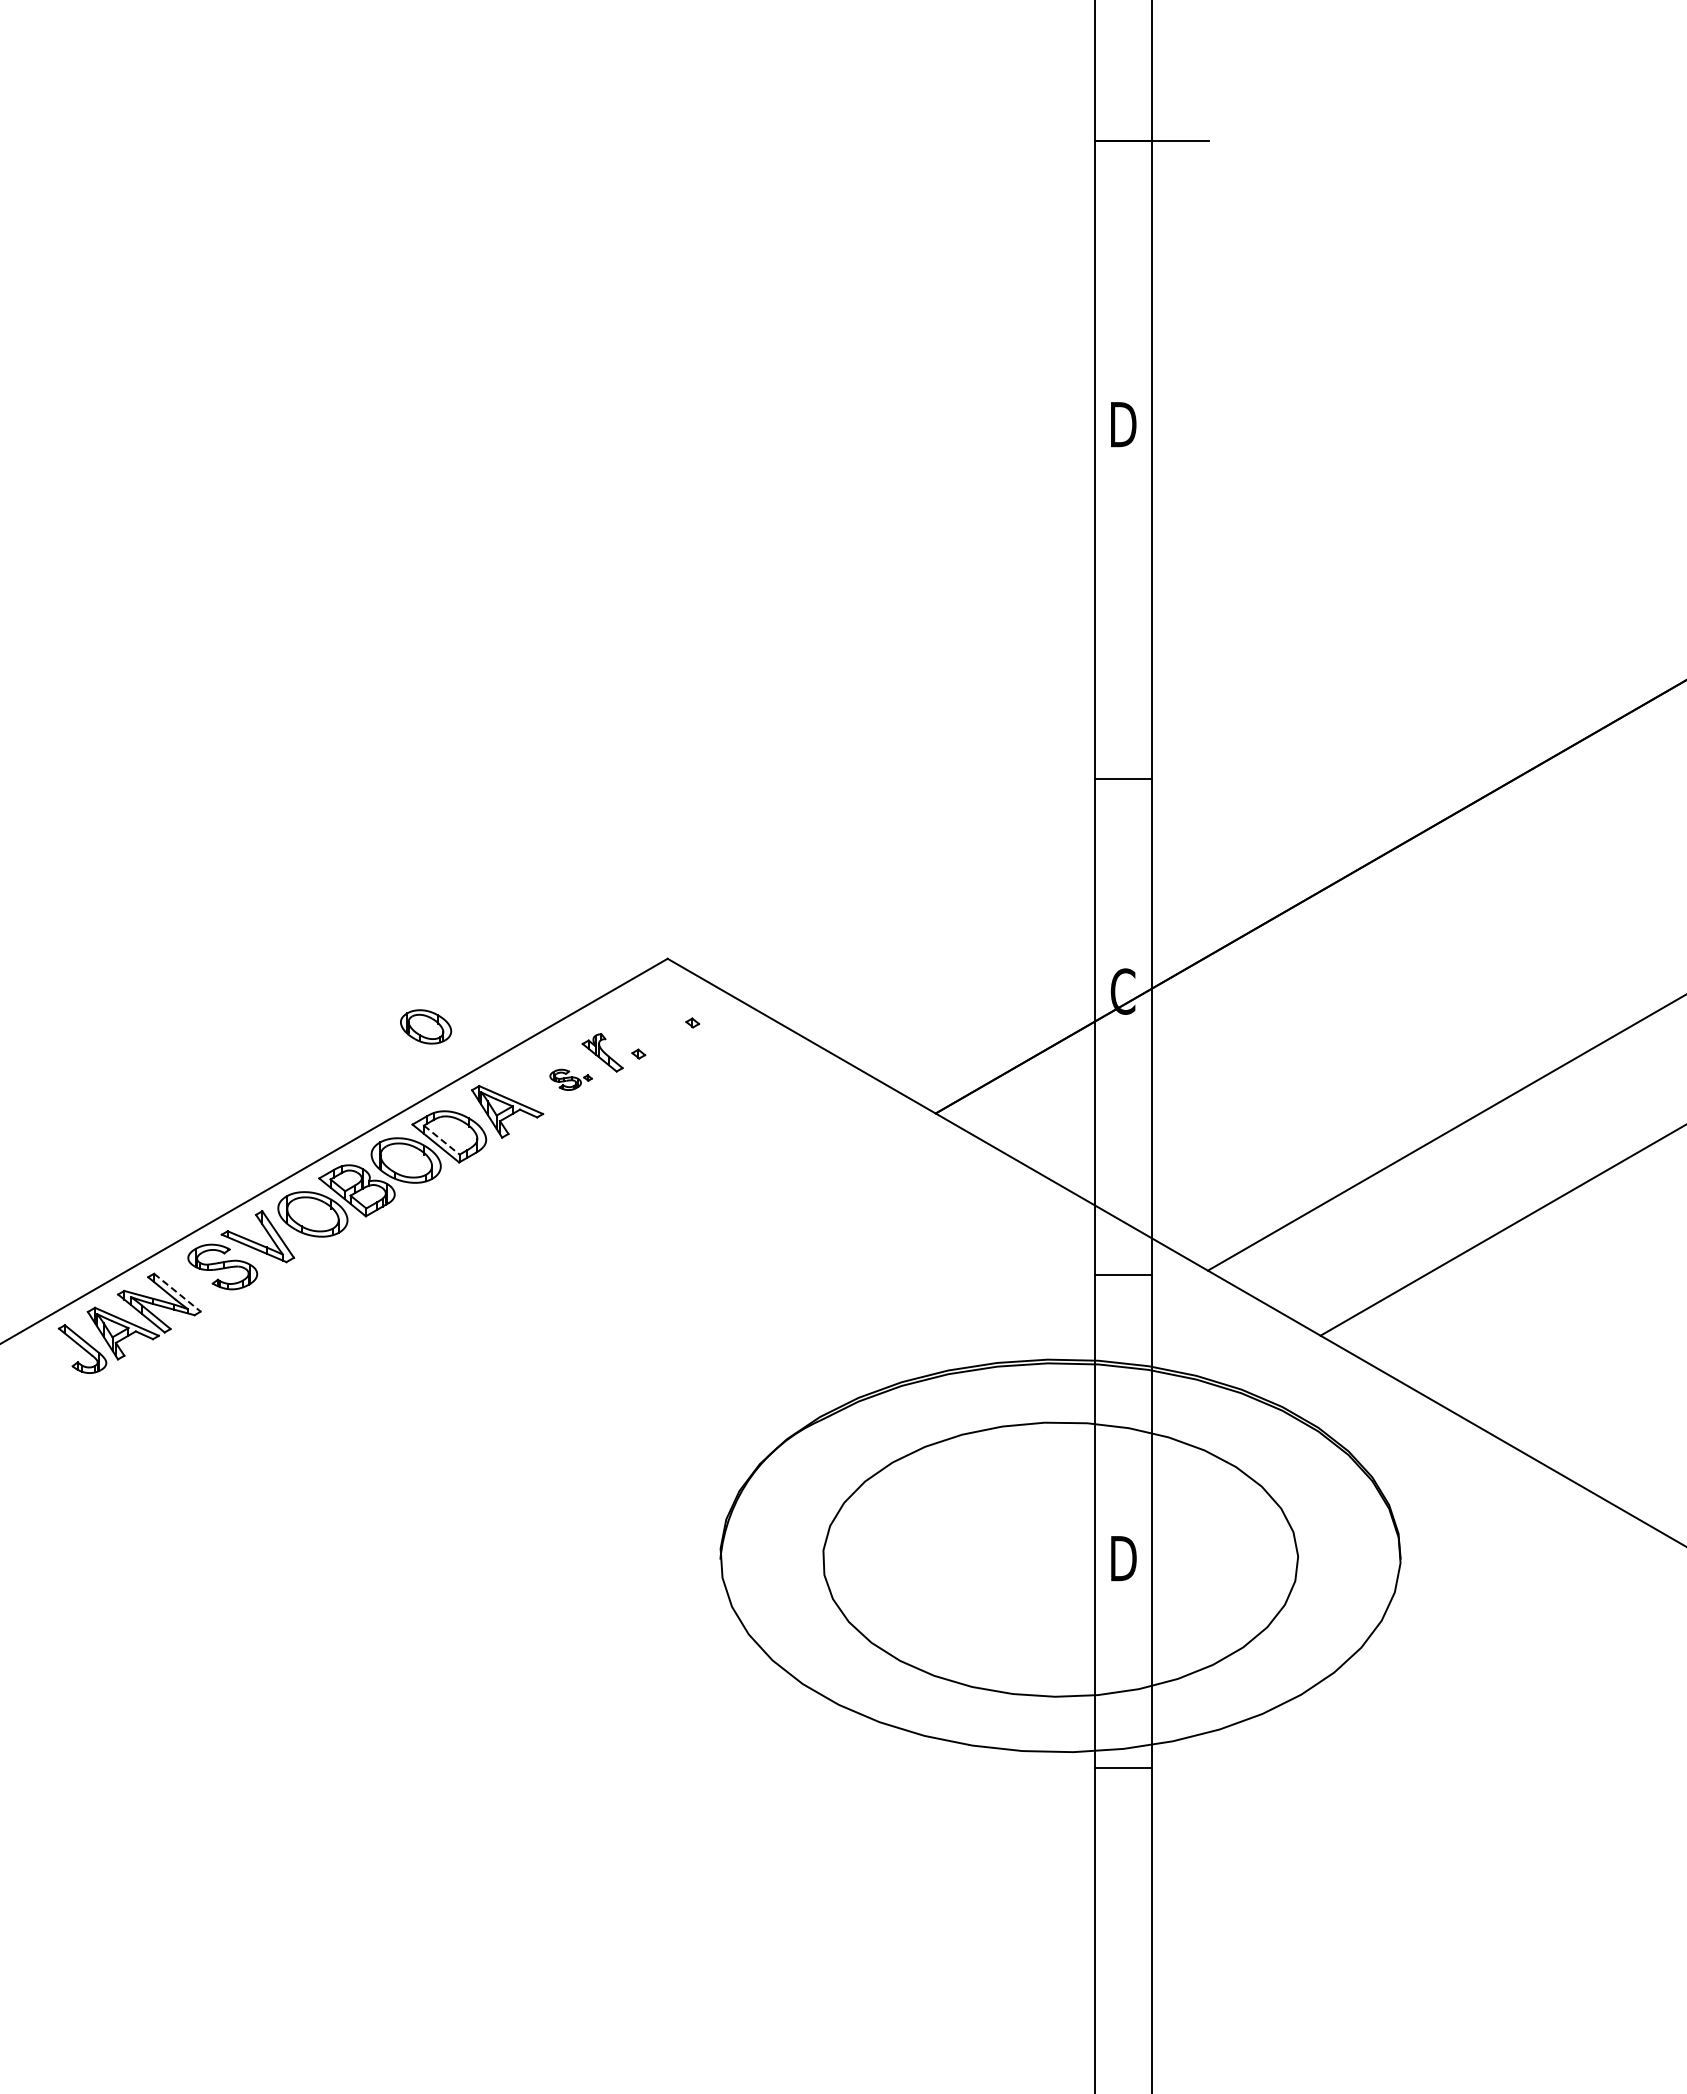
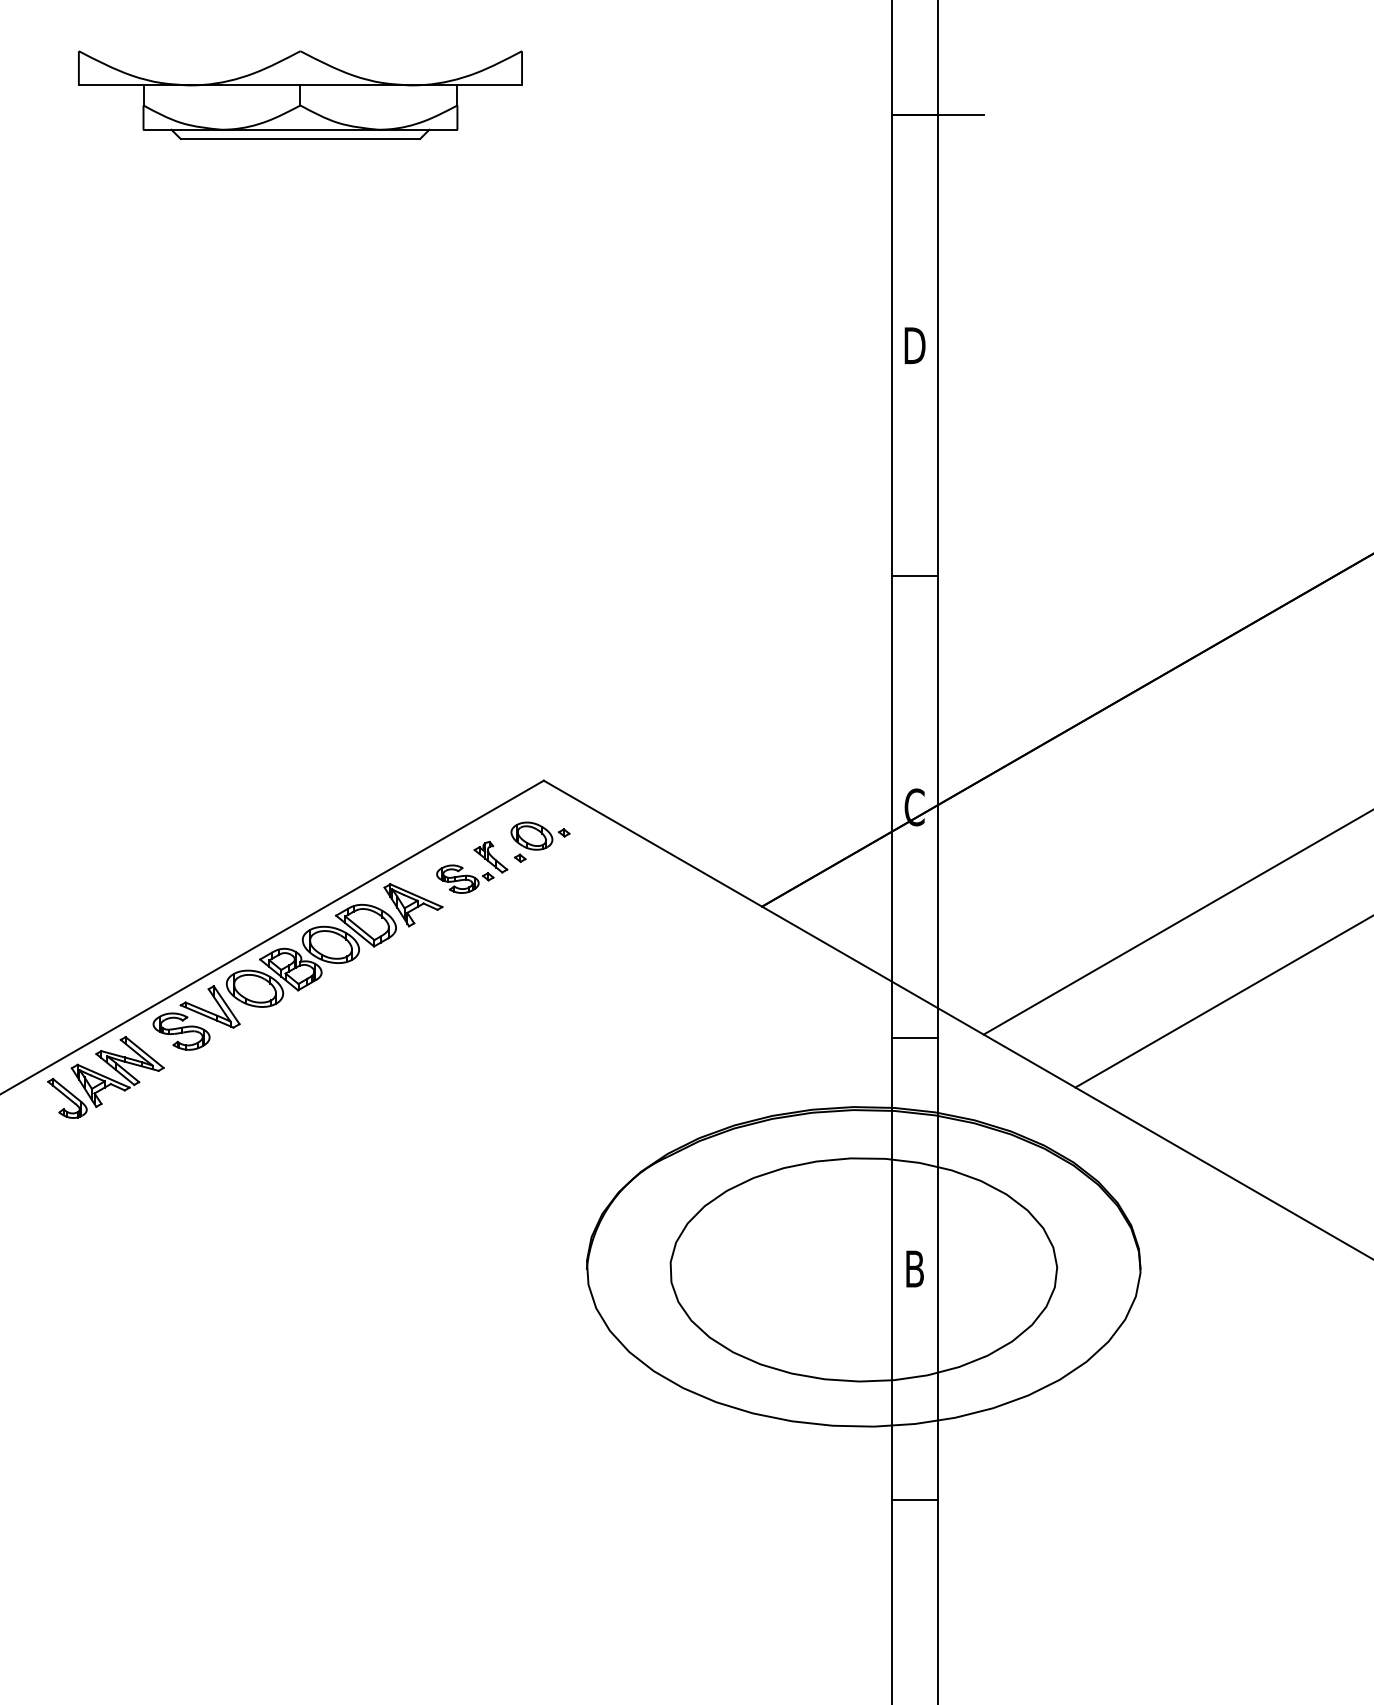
part: (368, 116) -> (300, 94), added
line: (1123, 778) -> (914, 576), moved
part: (426, 1026) -> (532, 835), moved
part: (570, 1079) -> (464, 878), size x1.67
line: (442, 1140) -> (360, 928), dashed -> solid
line: (177, 1293) -> (144, 1053), dashed -> solid
text: (1123, 1558) -> (914, 1268), D -> B
line: (1123, 1767) -> (914, 1499), moved

